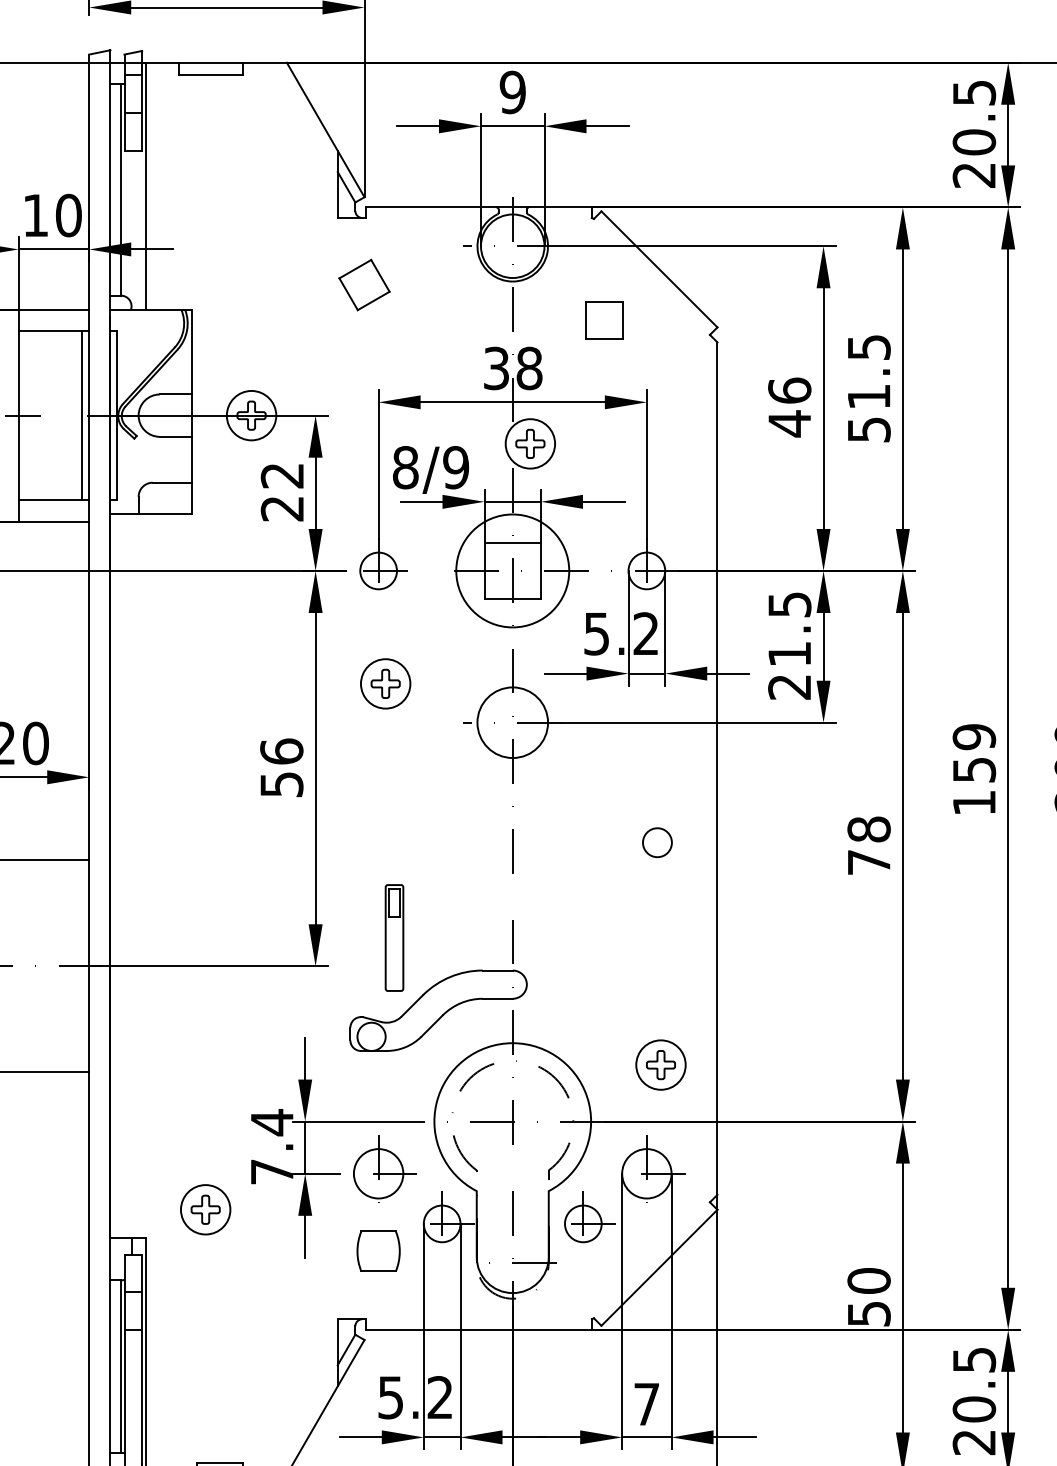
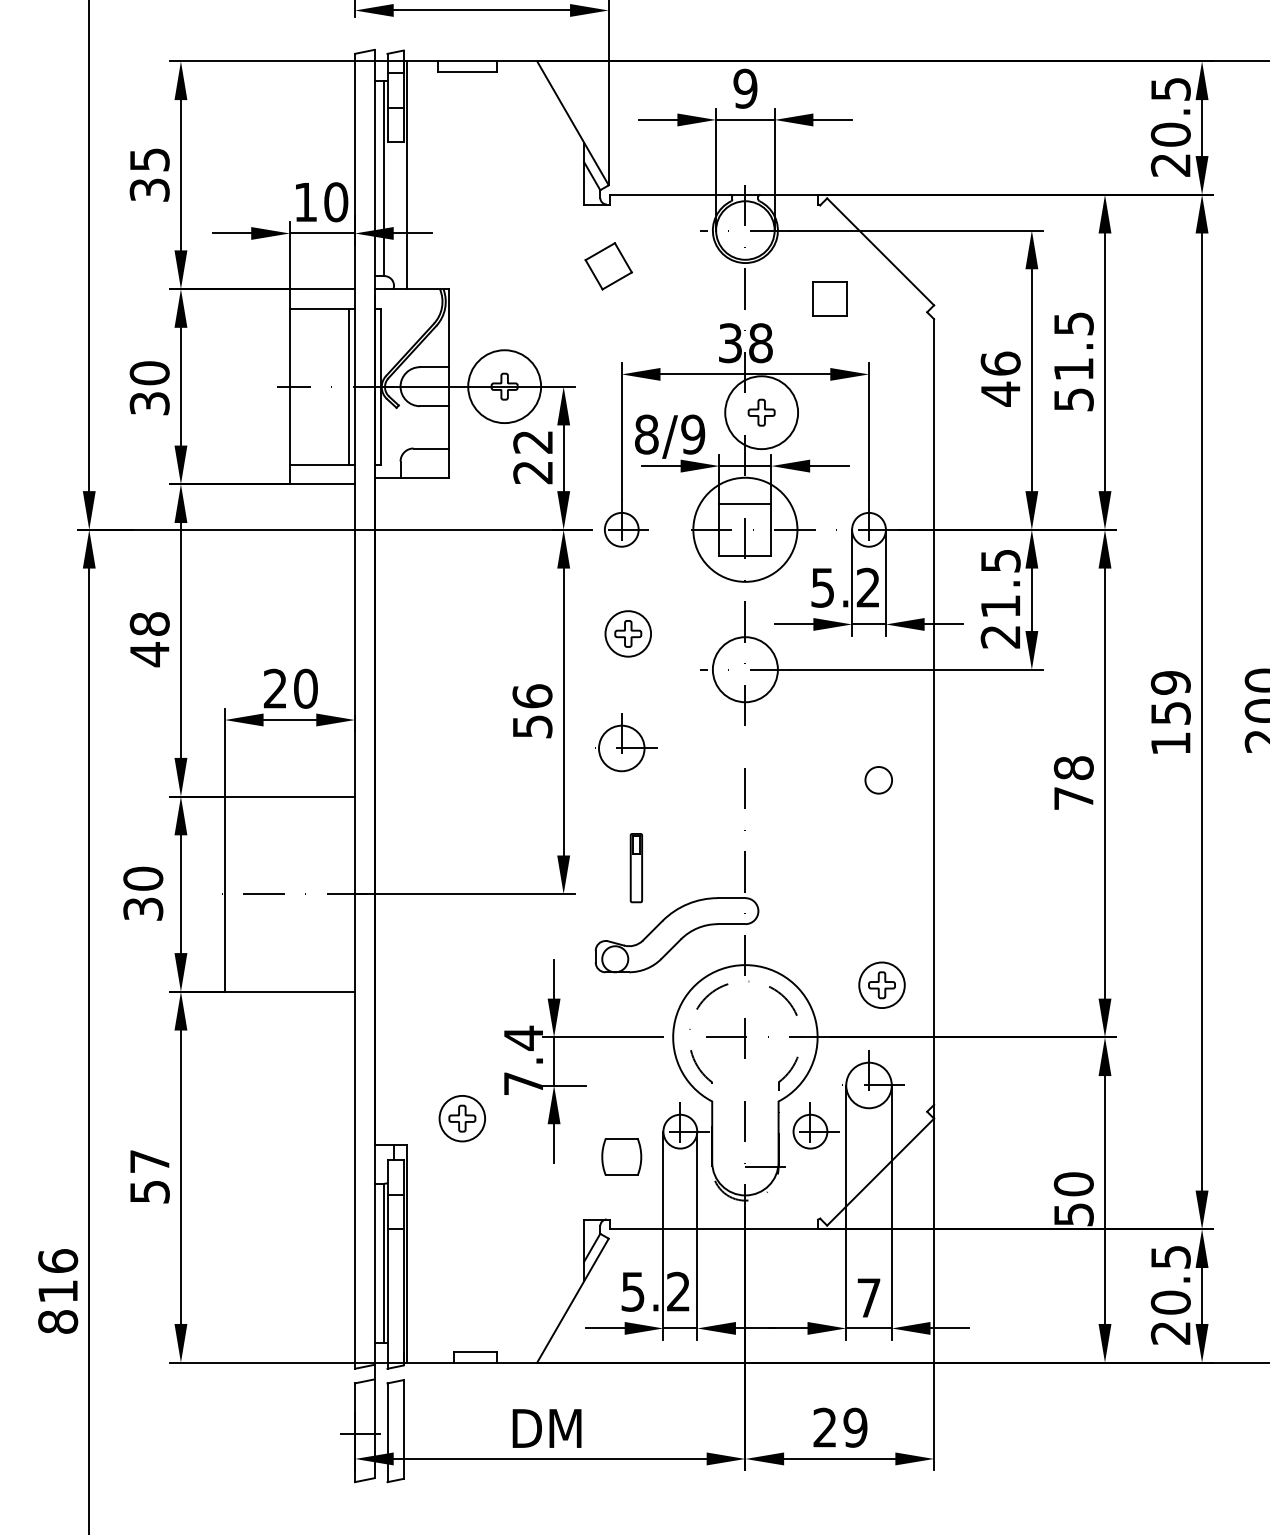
circle: (251, 415) -> (504, 386), size x1.6
circle: (530, 443) -> (761, 412), size x1.6
part: (394, 937) -> (636, 867), size x0.7
part: (383, 1167) -> (626, 742), moved

